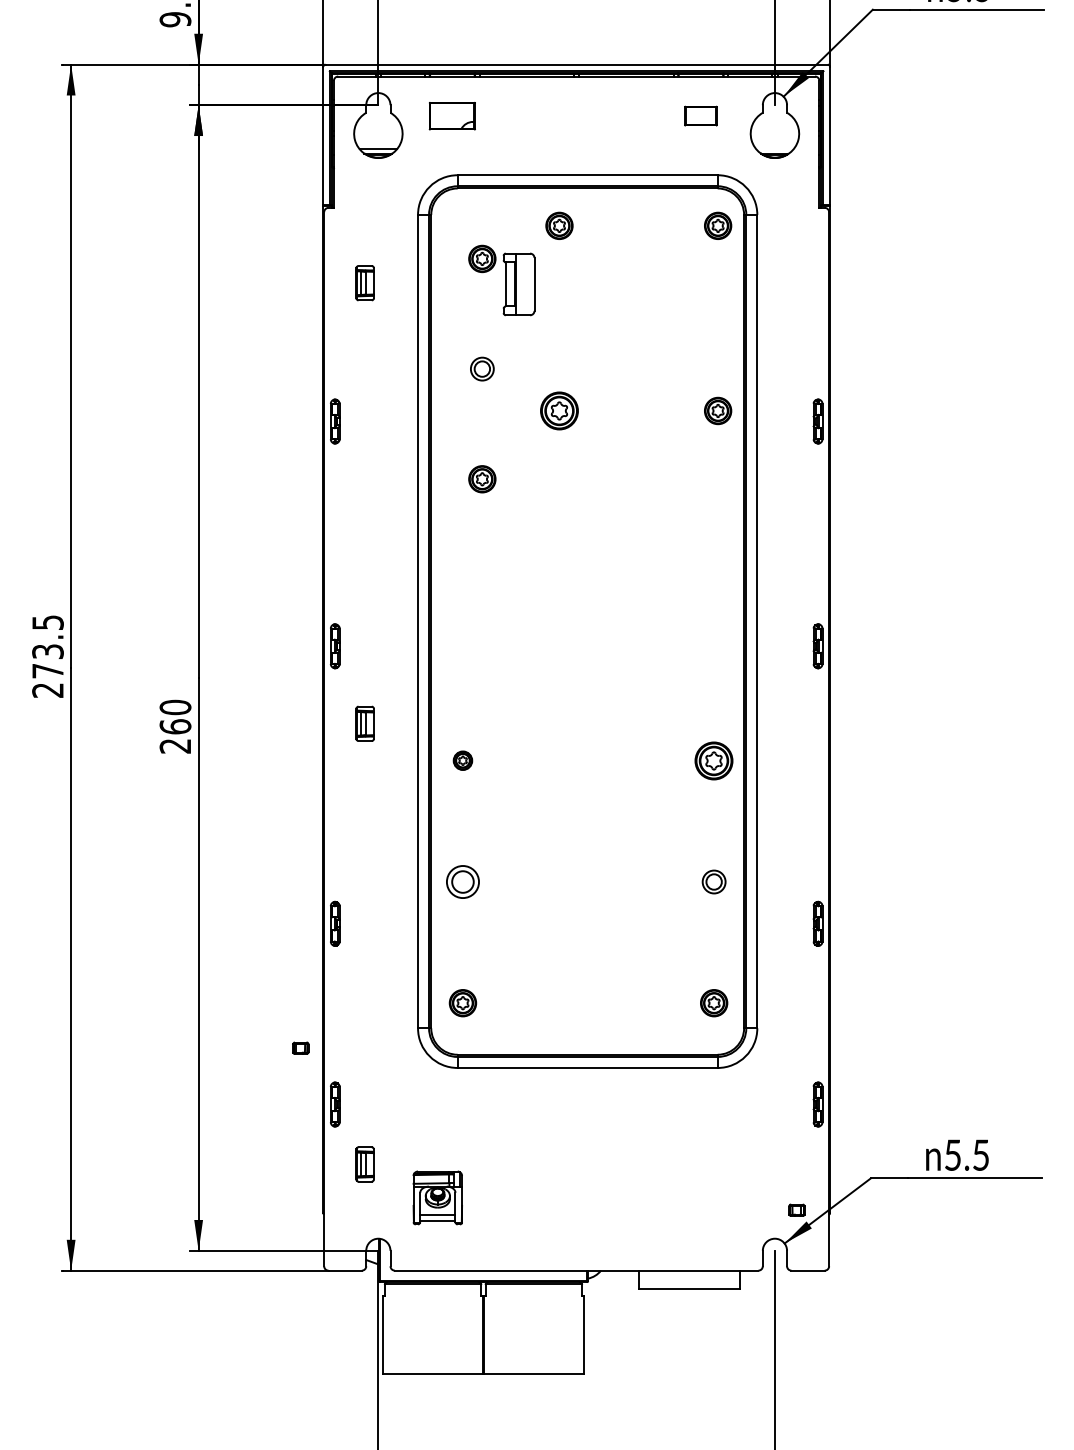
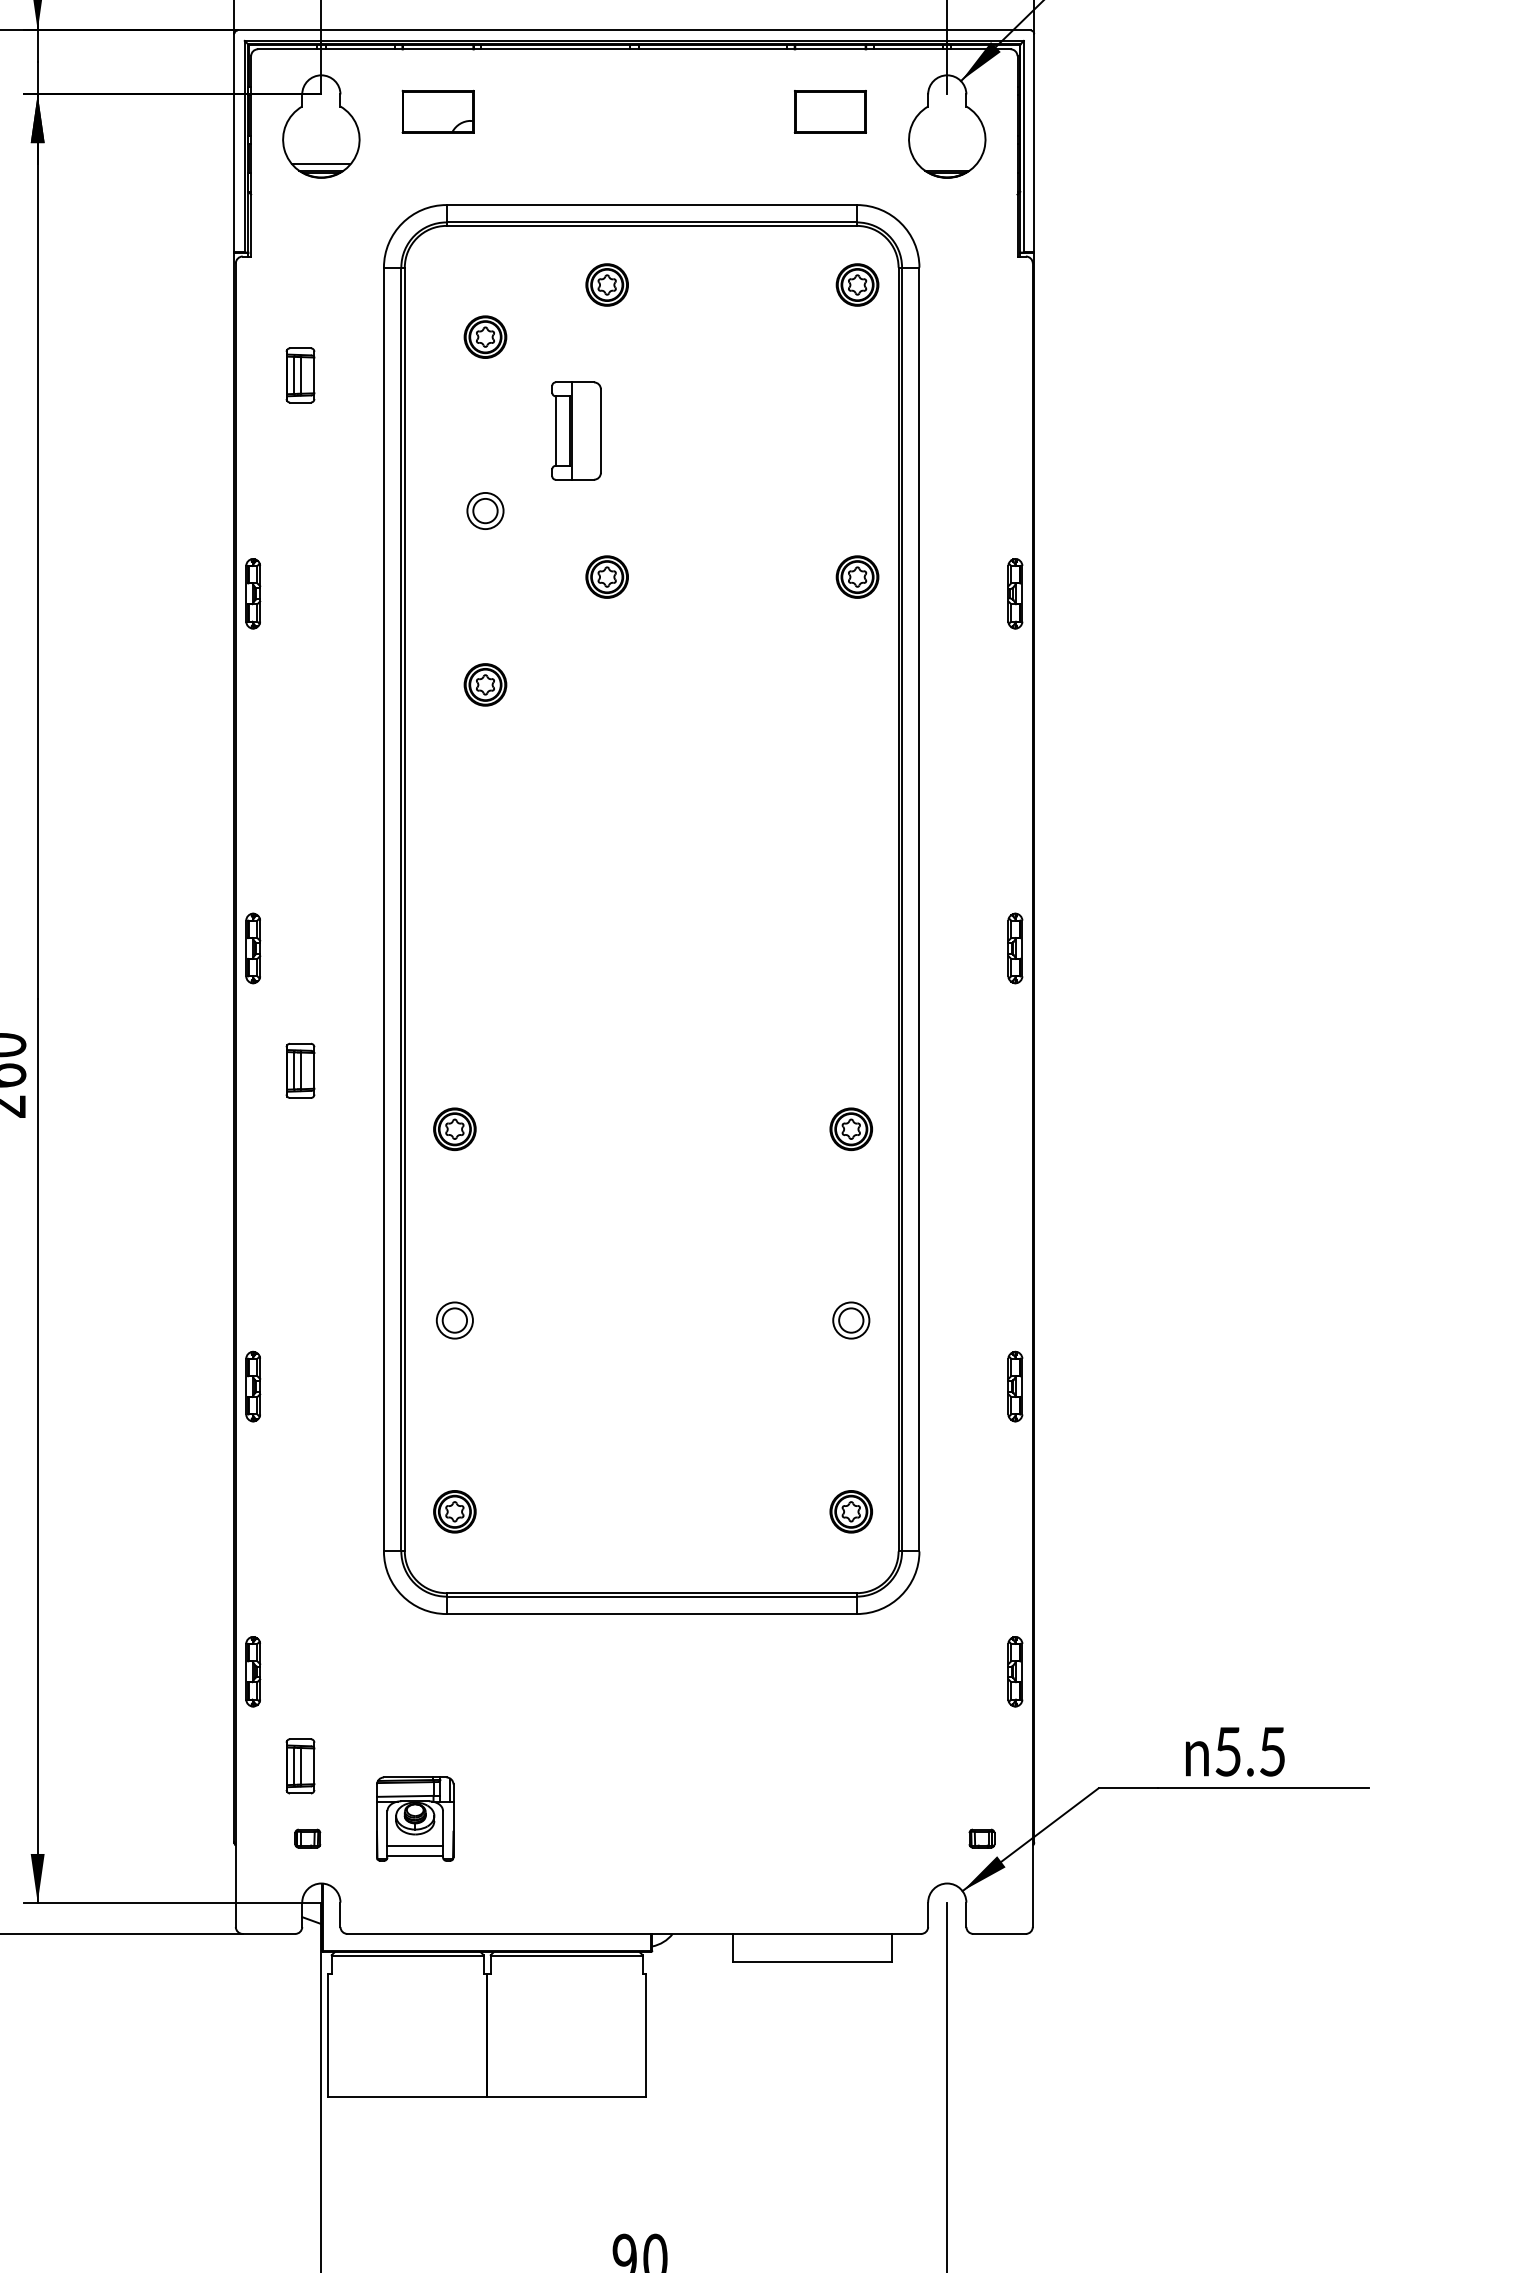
part: (700, 115) -> (829, 110), size x1.43
part: (518, 284) -> (575, 431), moved
part: (559, 410) -> (607, 576), size x0.71
part: (462, 760) -> (454, 1128), size x1.43
part: (714, 760) -> (851, 1128), size x0.71
part: (462, 881) -> (454, 1319), size x0.71
part: (300, 1047) -> (307, 1837), moved

